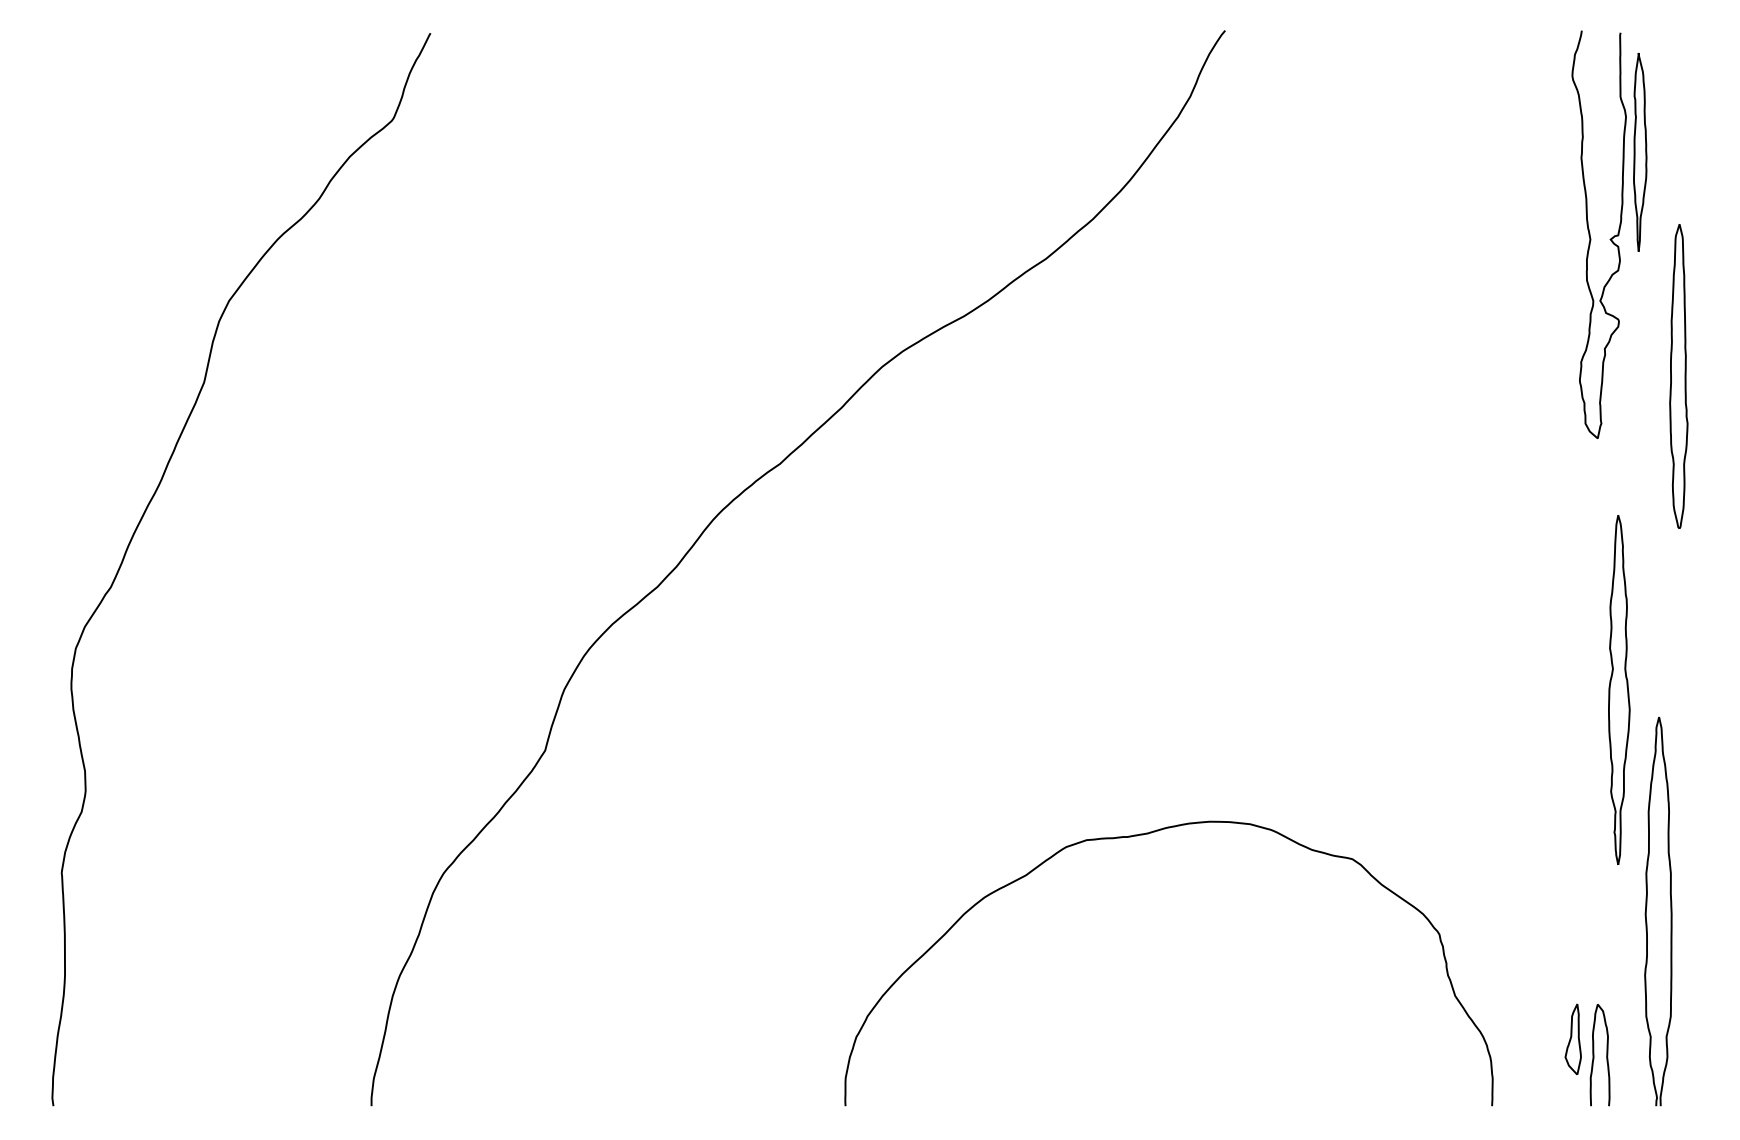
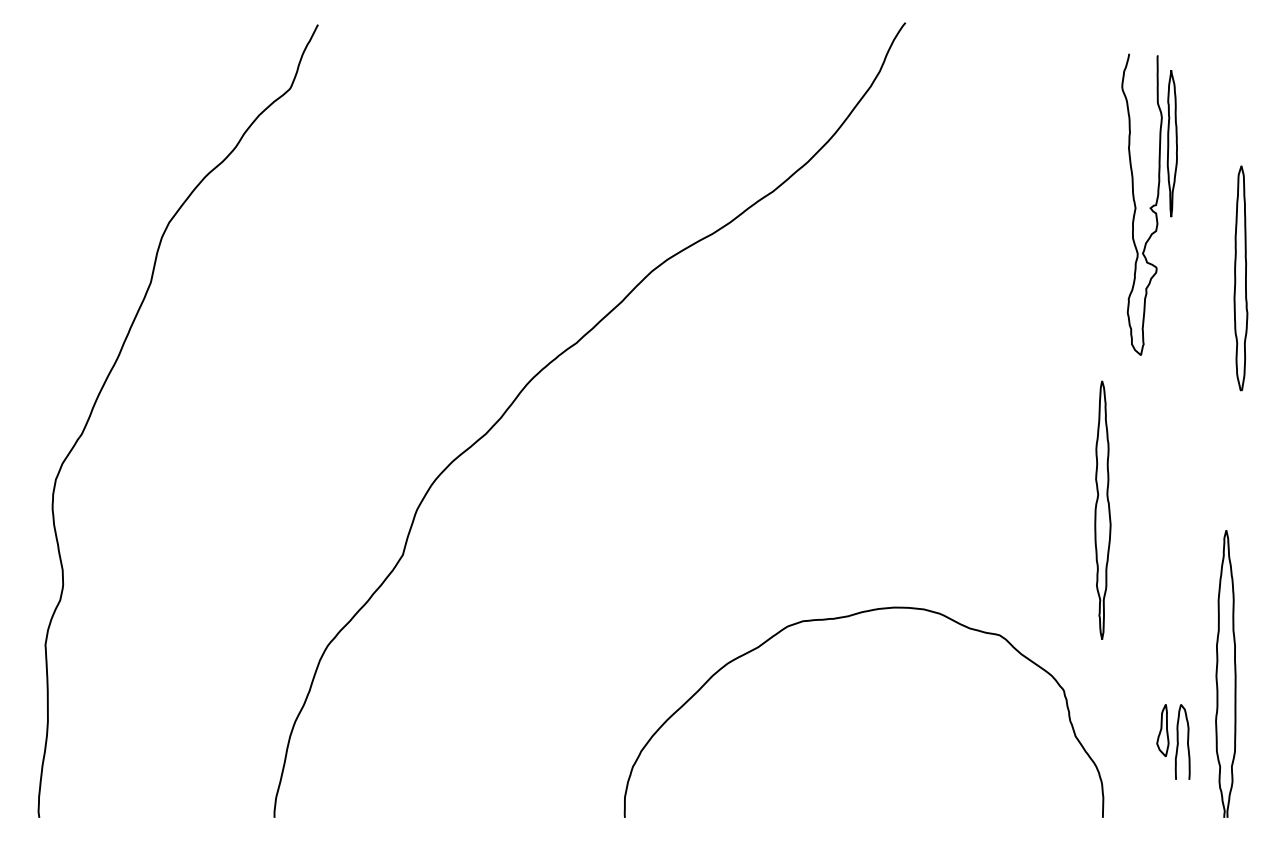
part: (1609, 234) -> (1149, 204), moved
part: (1618, 689) -> (1102, 509), moved
part: (1587, 1054) -> (1173, 741), moved

